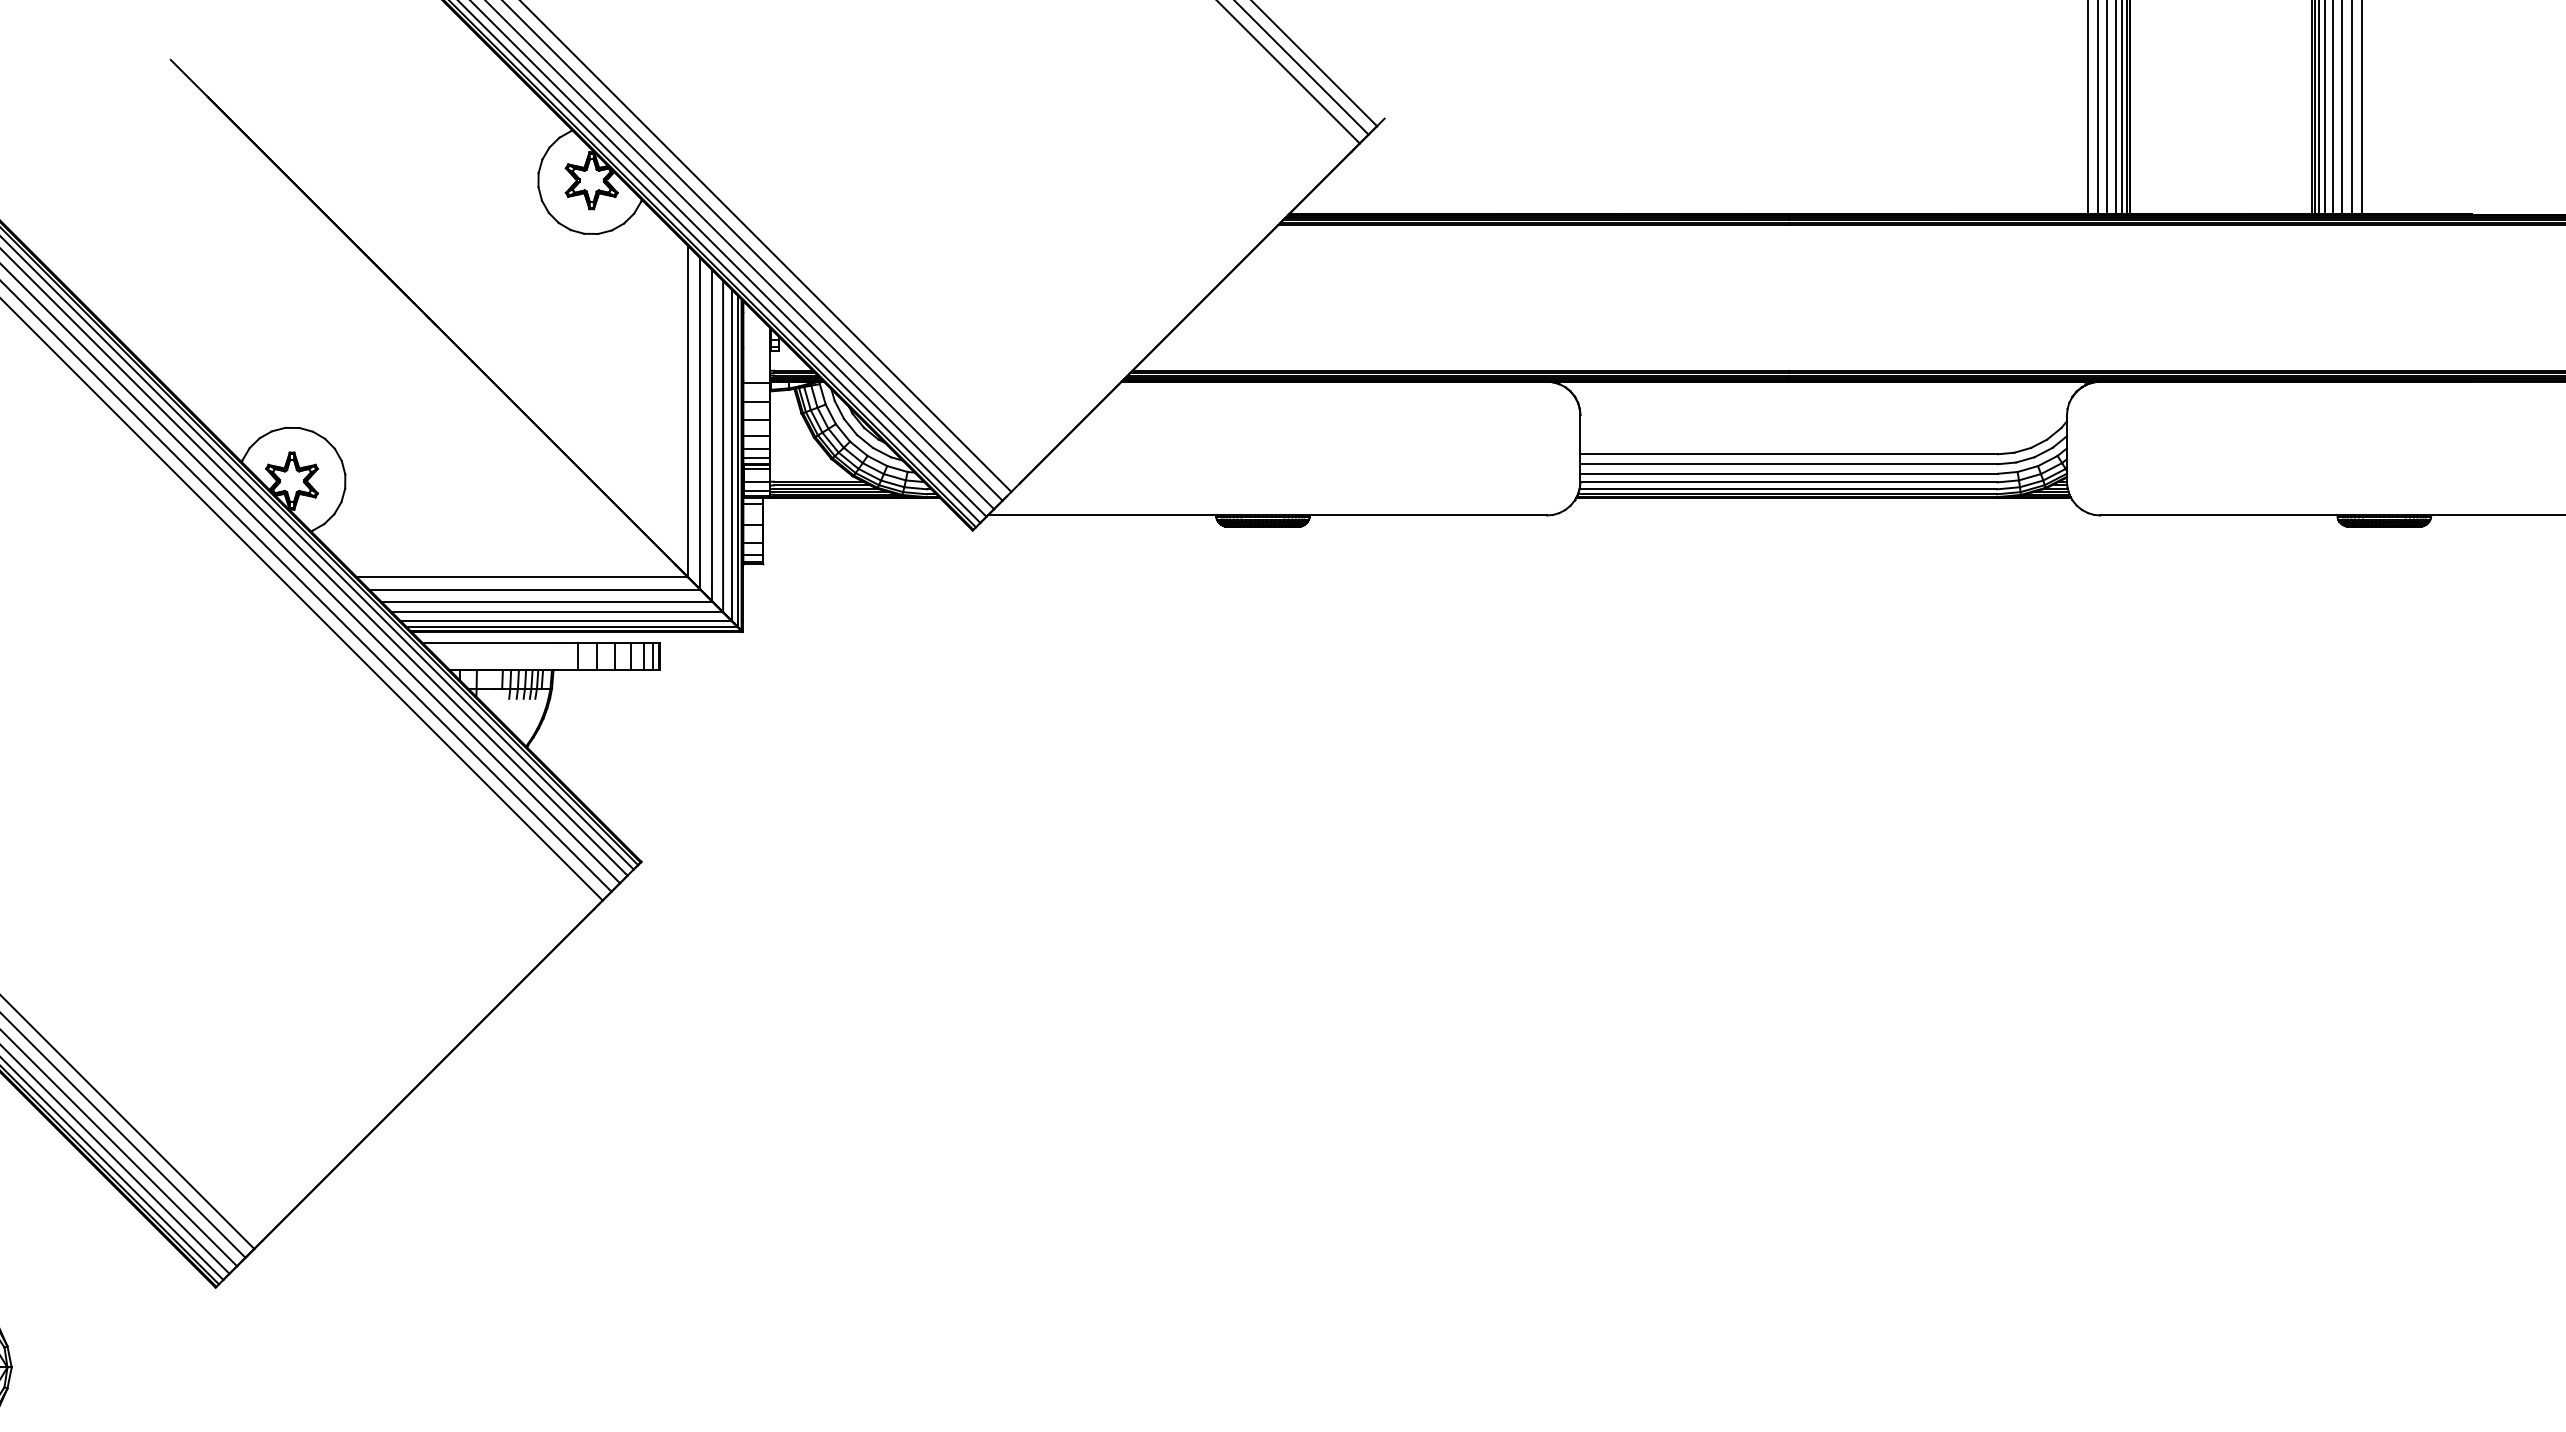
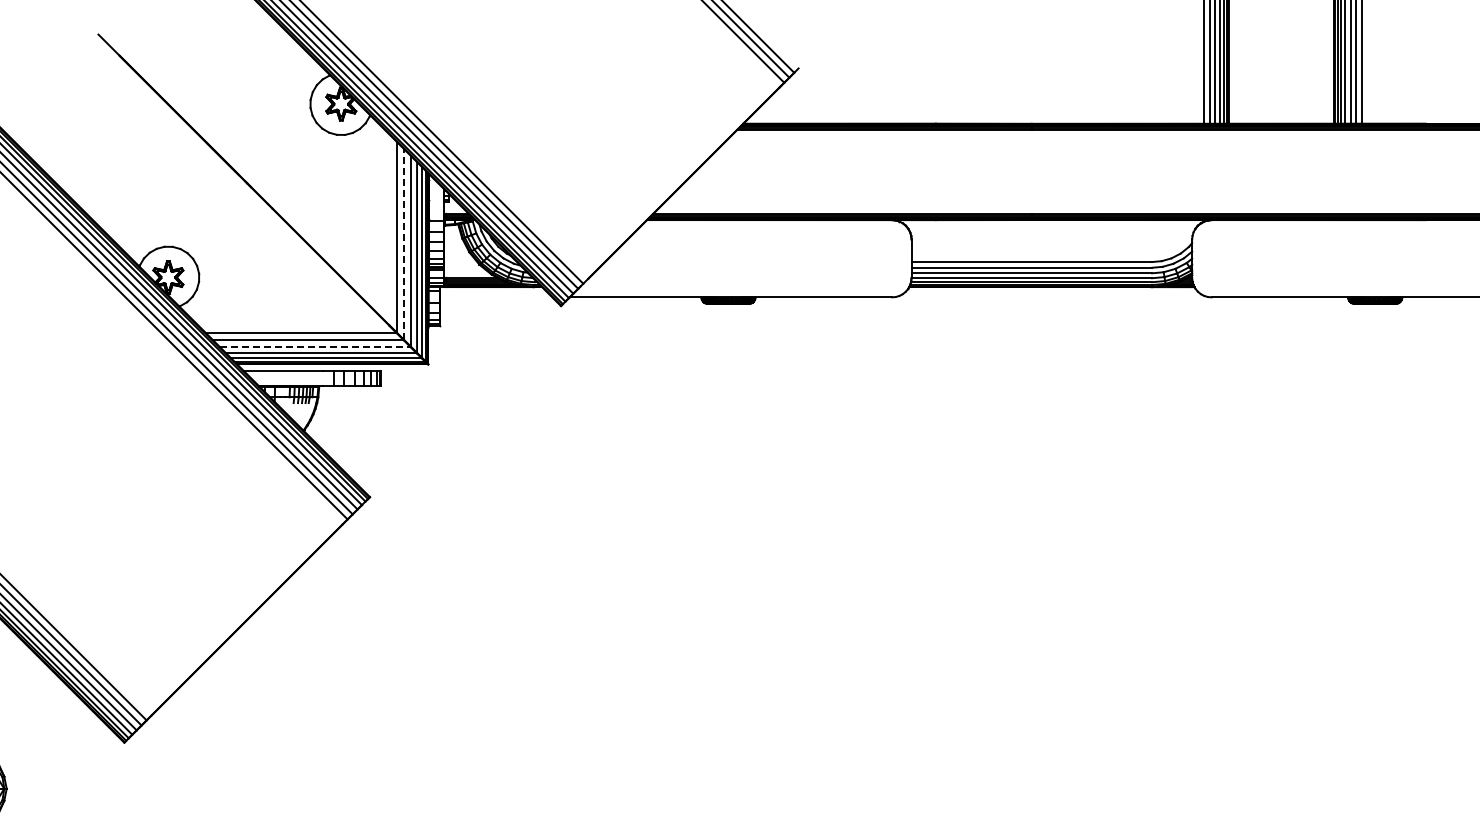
line: (699, 423) -> (403, 244), solid -> dashed
line: (547, 600) -> (315, 346), solid -> dashed

